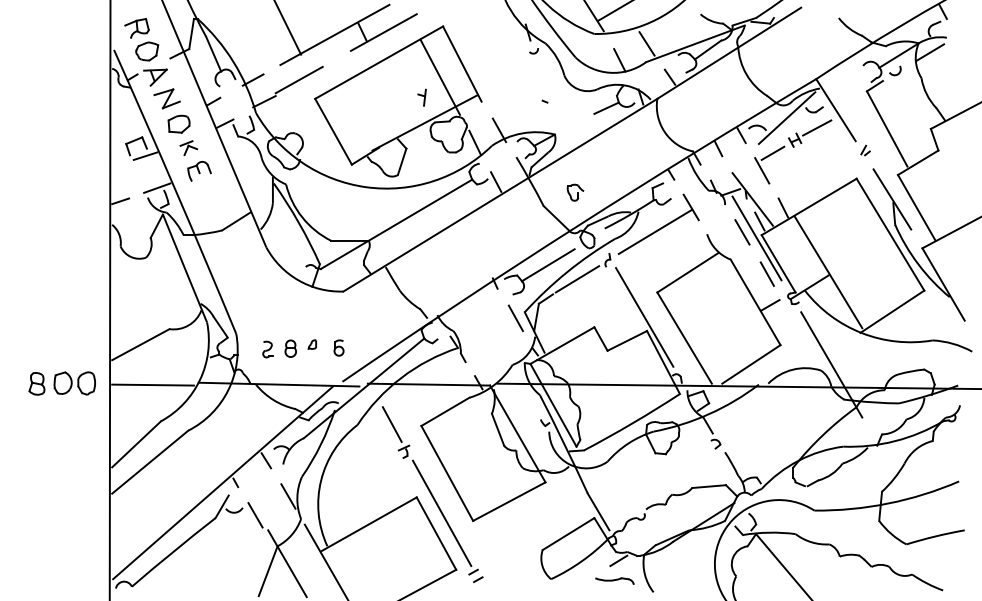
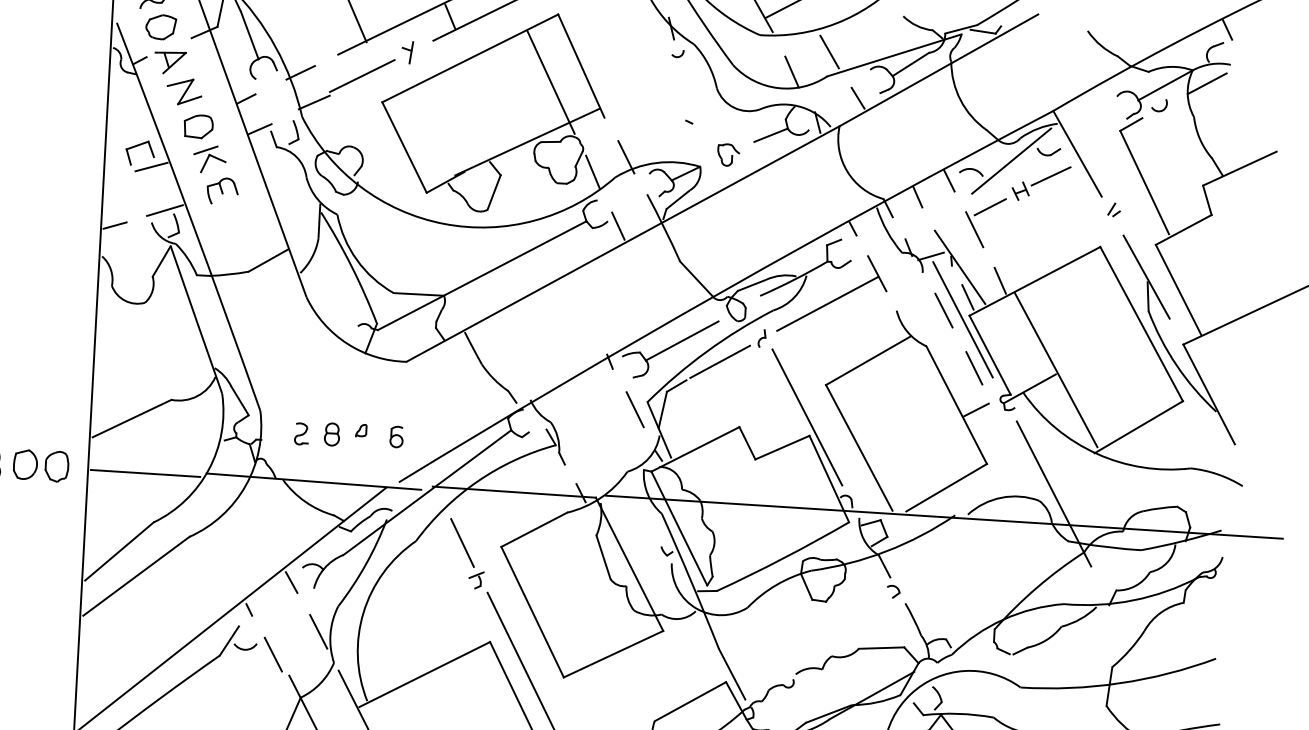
part: (421, 97) -> (406, 52), moved
part: (188, 147) -> (209, 158), size x1.43
part: (575, 192) -> (728, 154), moved

